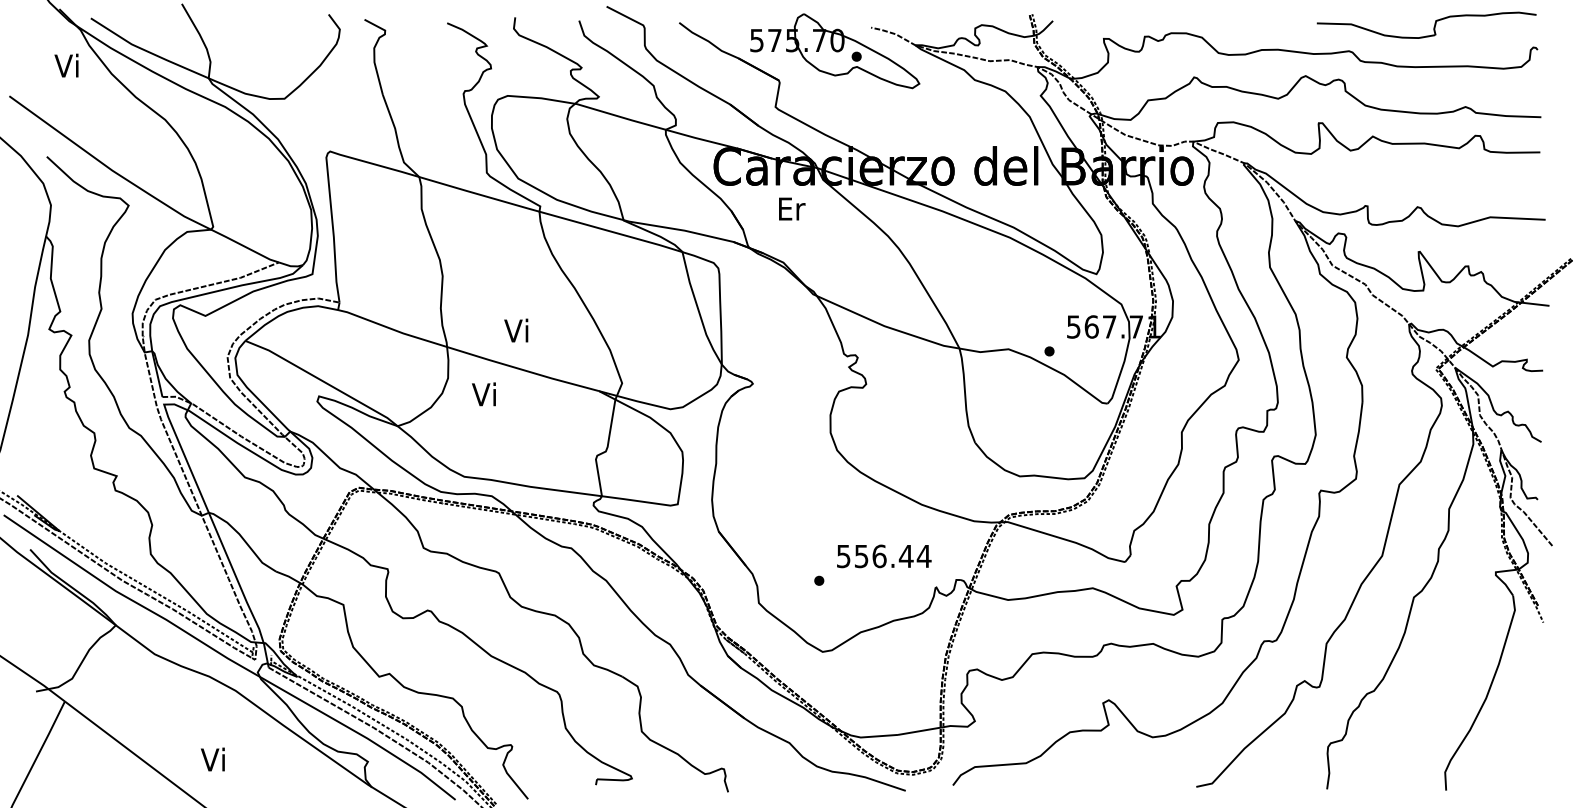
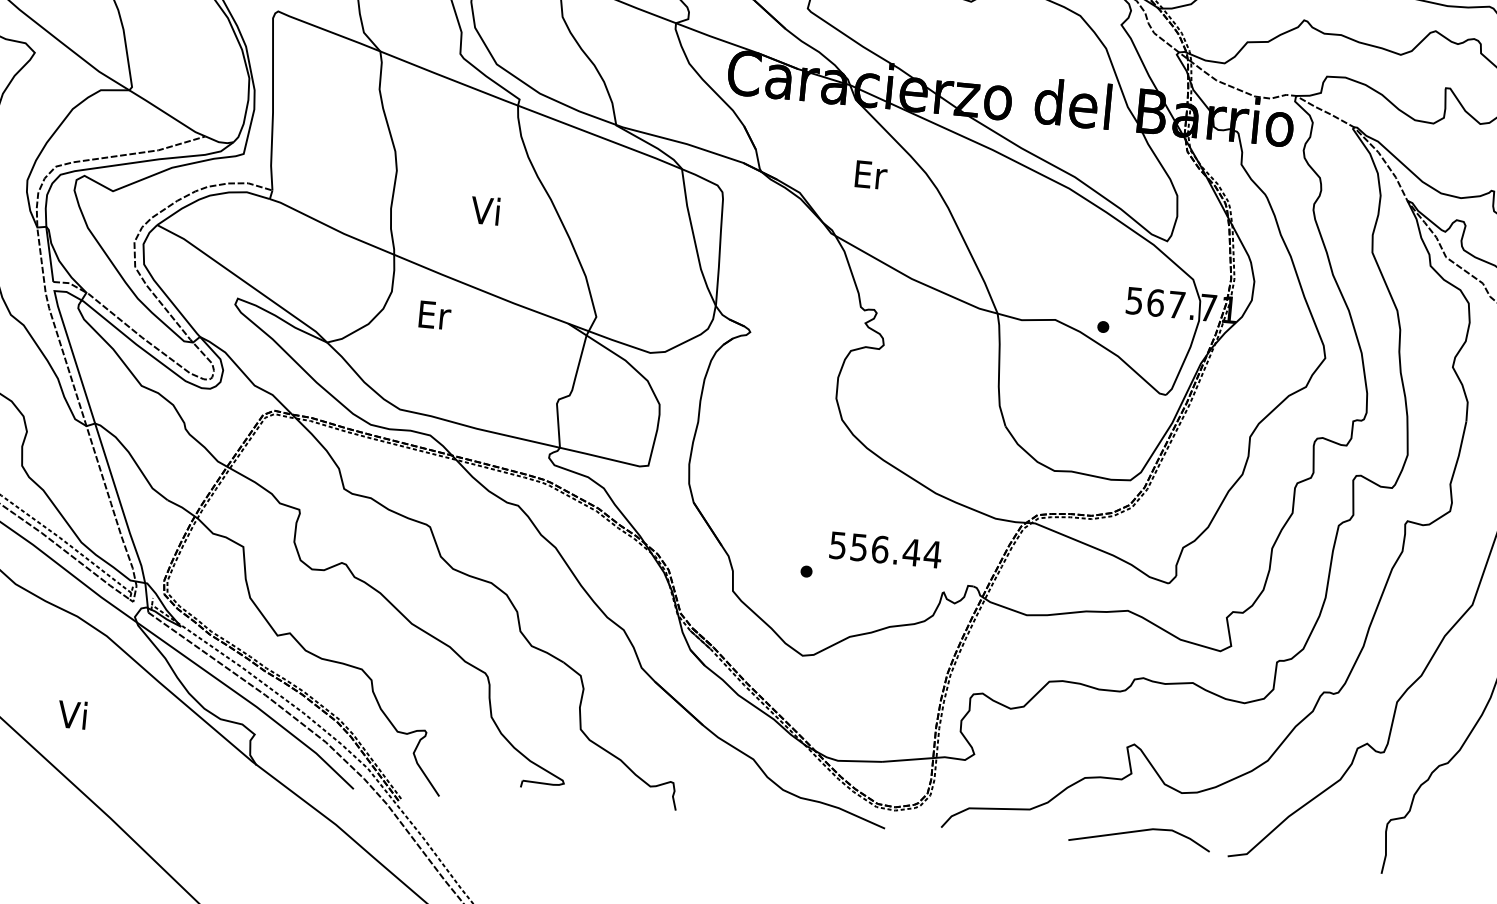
text: (792, 208) -> (871, 174), moved
text: (516, 330) -> (485, 210), moved
text: (485, 394) -> (434, 314), Vi -> Er
line: (1120, 773) -> (1139, 832), added

